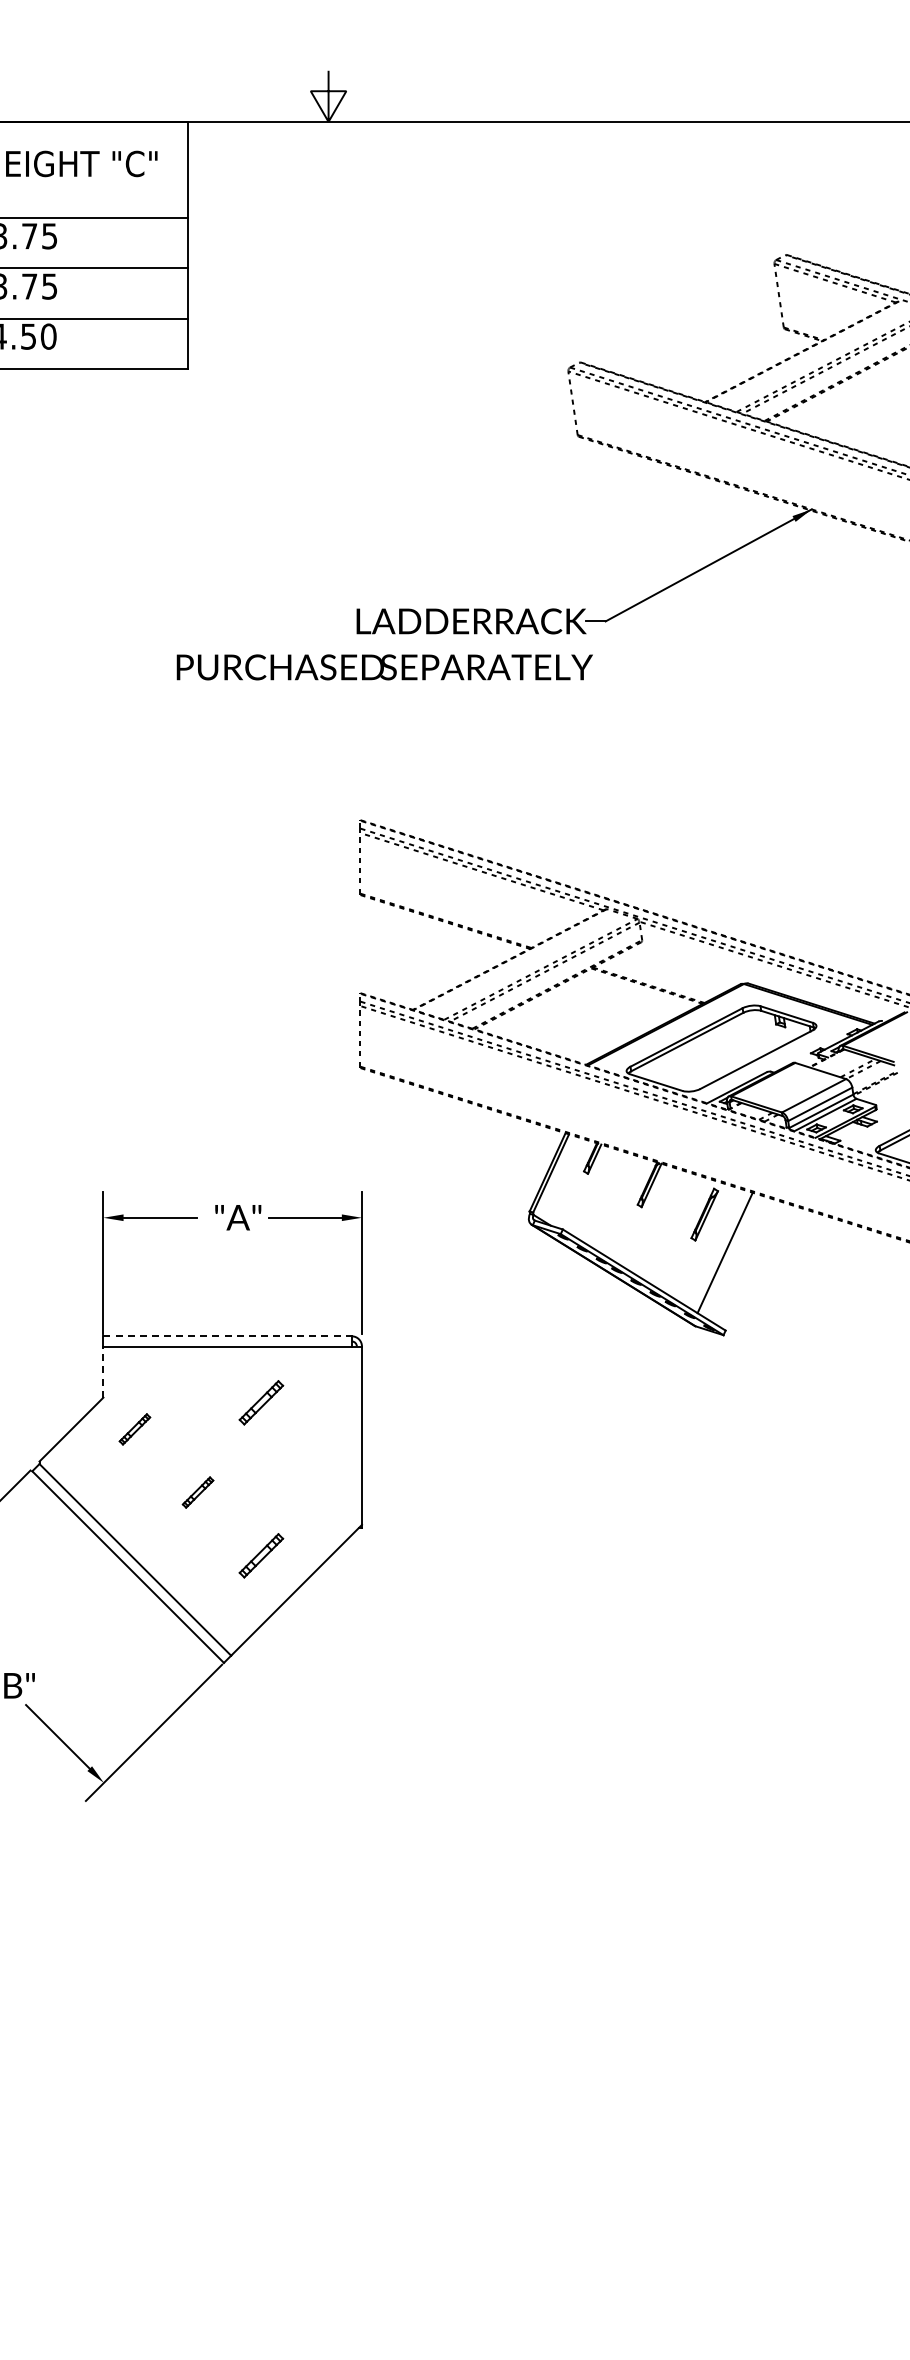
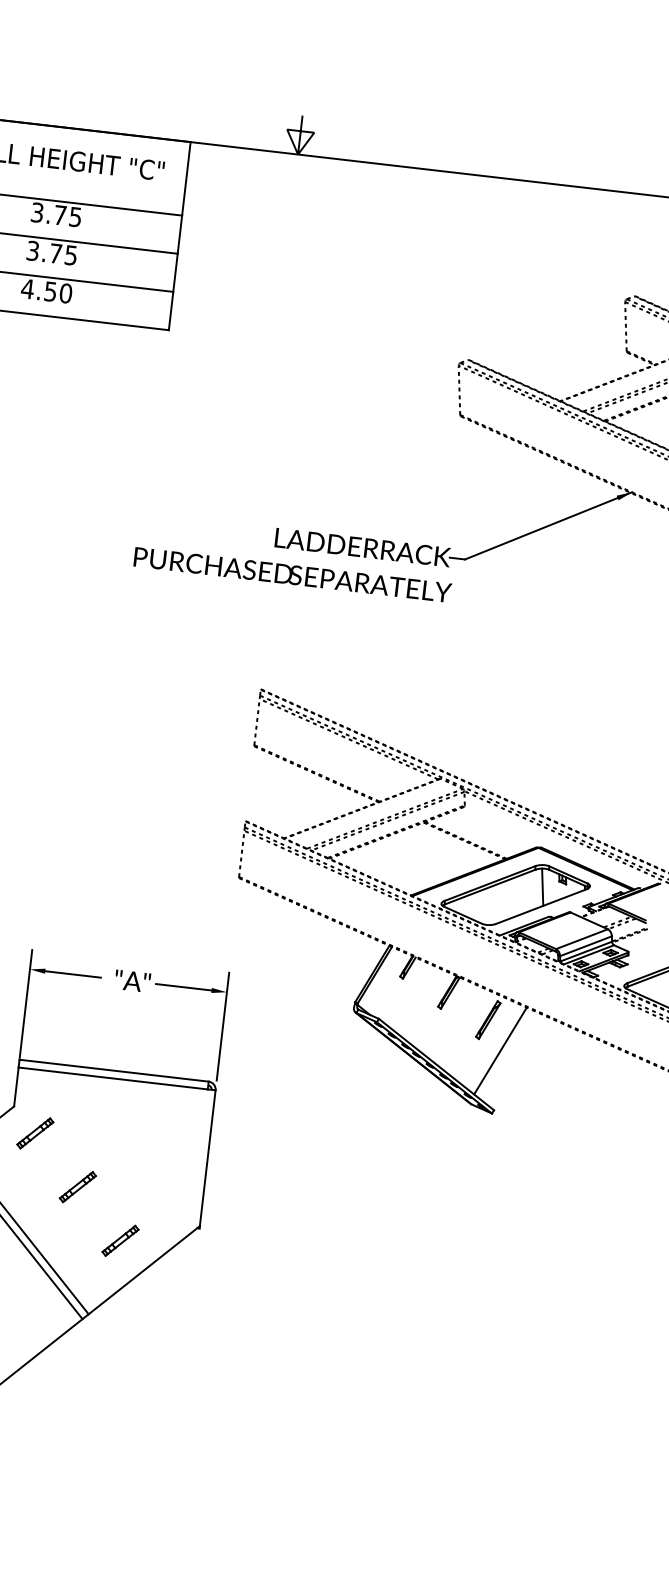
line: (754, 1034) -> (542, 887), added
line: (228, 1336) -> (114, 1070), dashed -> solid
line: (103, 1372) -> (16, 1087), dashed -> solid
part: (261, 1402) -> (134, 1124), removed
part: (134, 1429) -> (34, 1133), size x1.43
part: (197, 1492) -> (77, 1187), size x1.43

